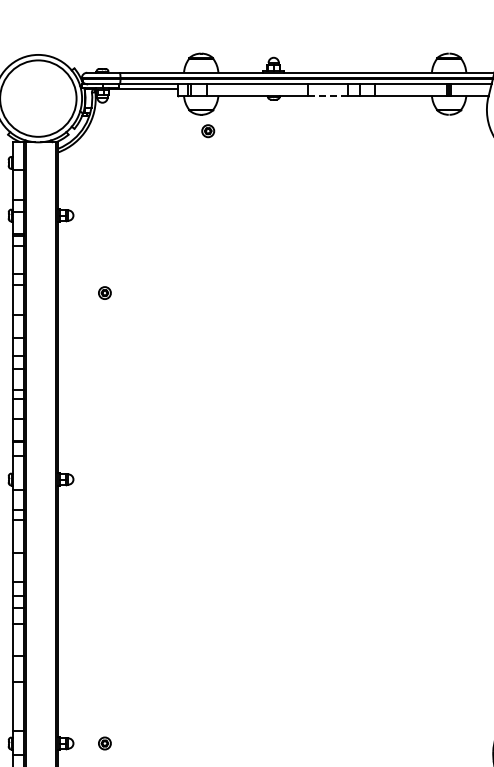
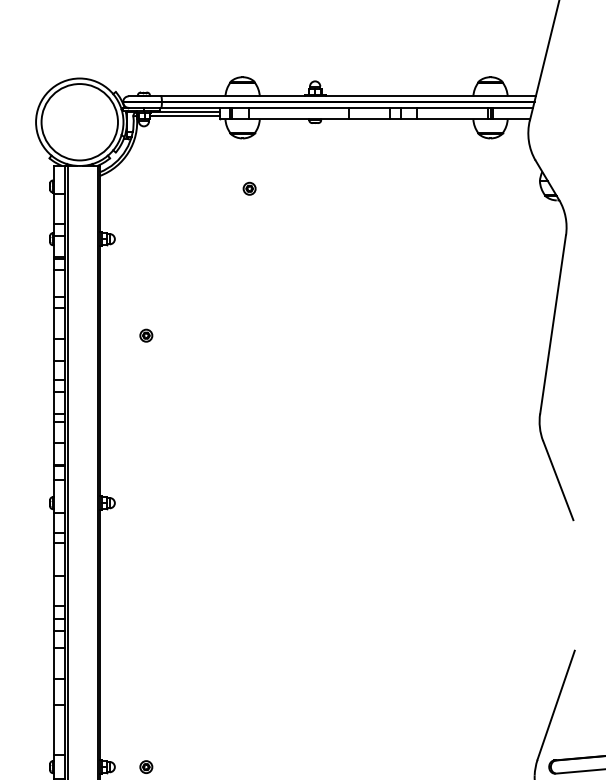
line: (143, 91) -> (184, 115), added
line: (327, 95) -> (368, 119), dashed -> solid
part: (208, 130) -> (249, 188), moved
part: (105, 292) -> (146, 335), moved

